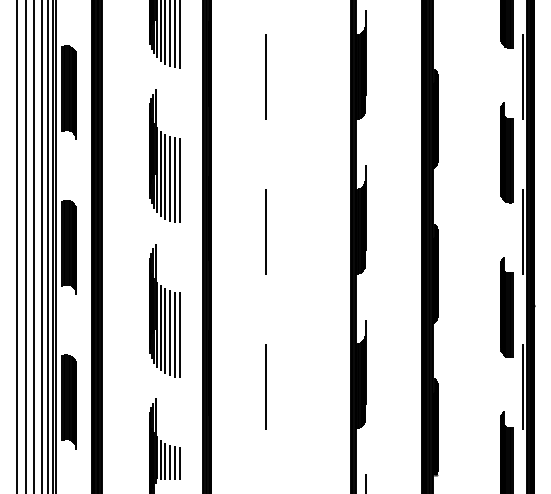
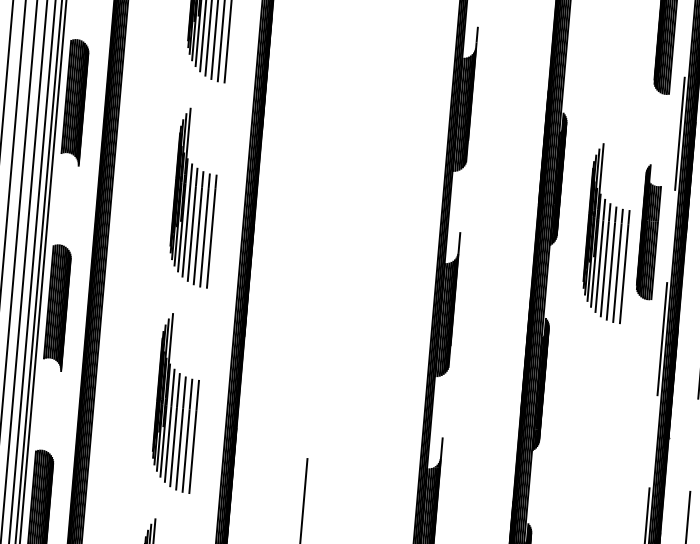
line: (265, 76) -> (337, 103), removed
part: (475, 155) -> (607, 232), added
line: (265, 231) -> (319, 309), removed
part: (506, 307) -> (631, 437), removed

